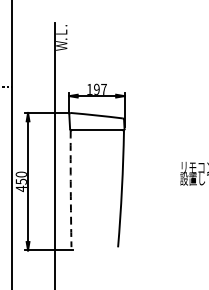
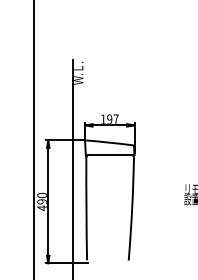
text: (20, 181) -> (41, 201), 450 -> 490
arc: (70, 189) -> (86, 208), dashed -> solid

